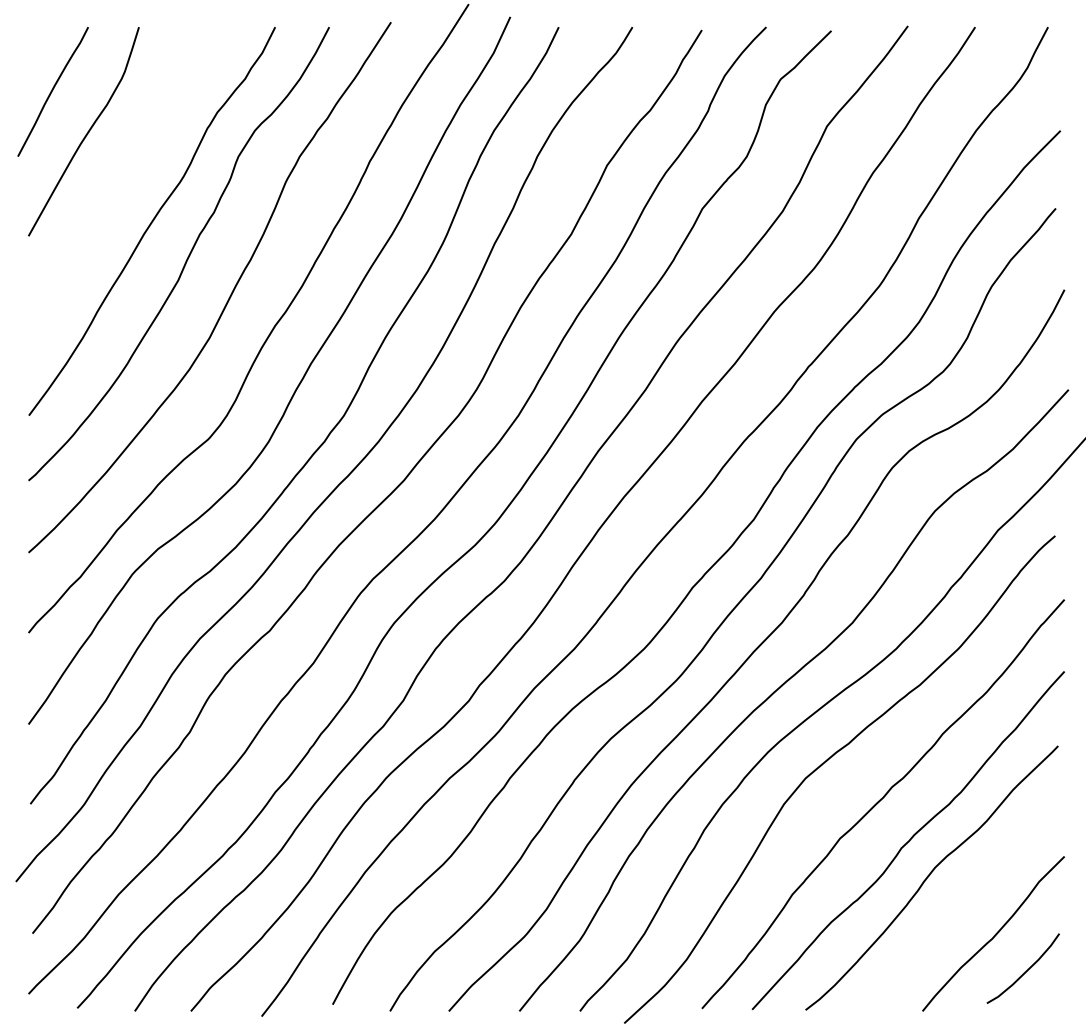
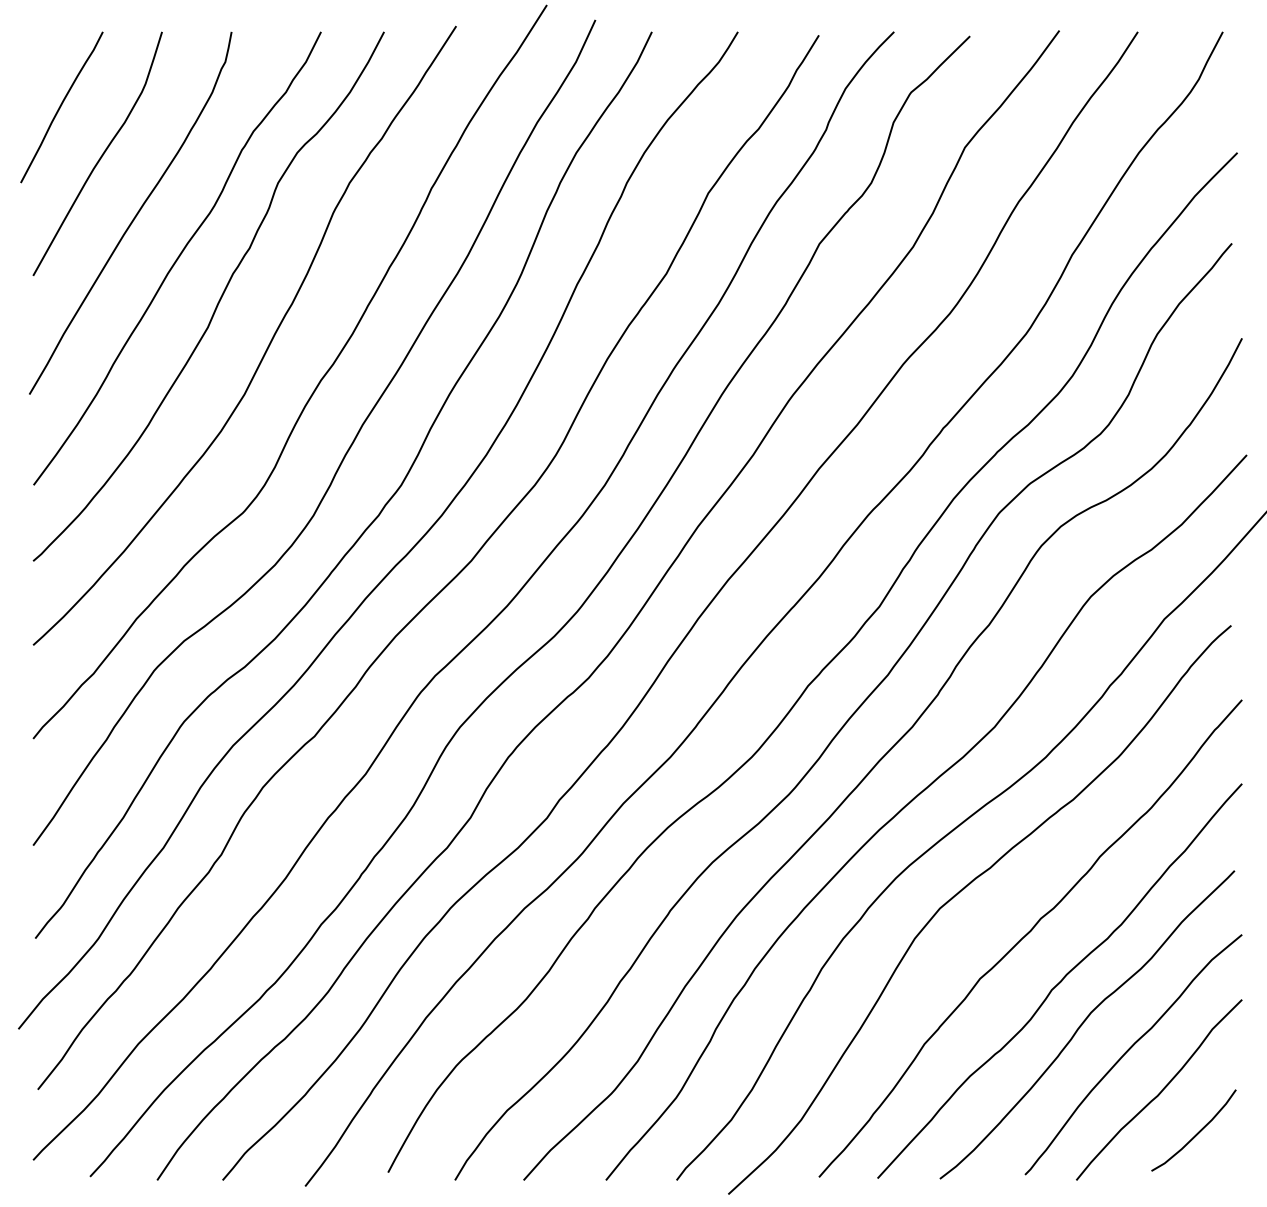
curve: (115, 184) -> (134, 215), added
curve: (968, 899) -> (1130, 1049), added

